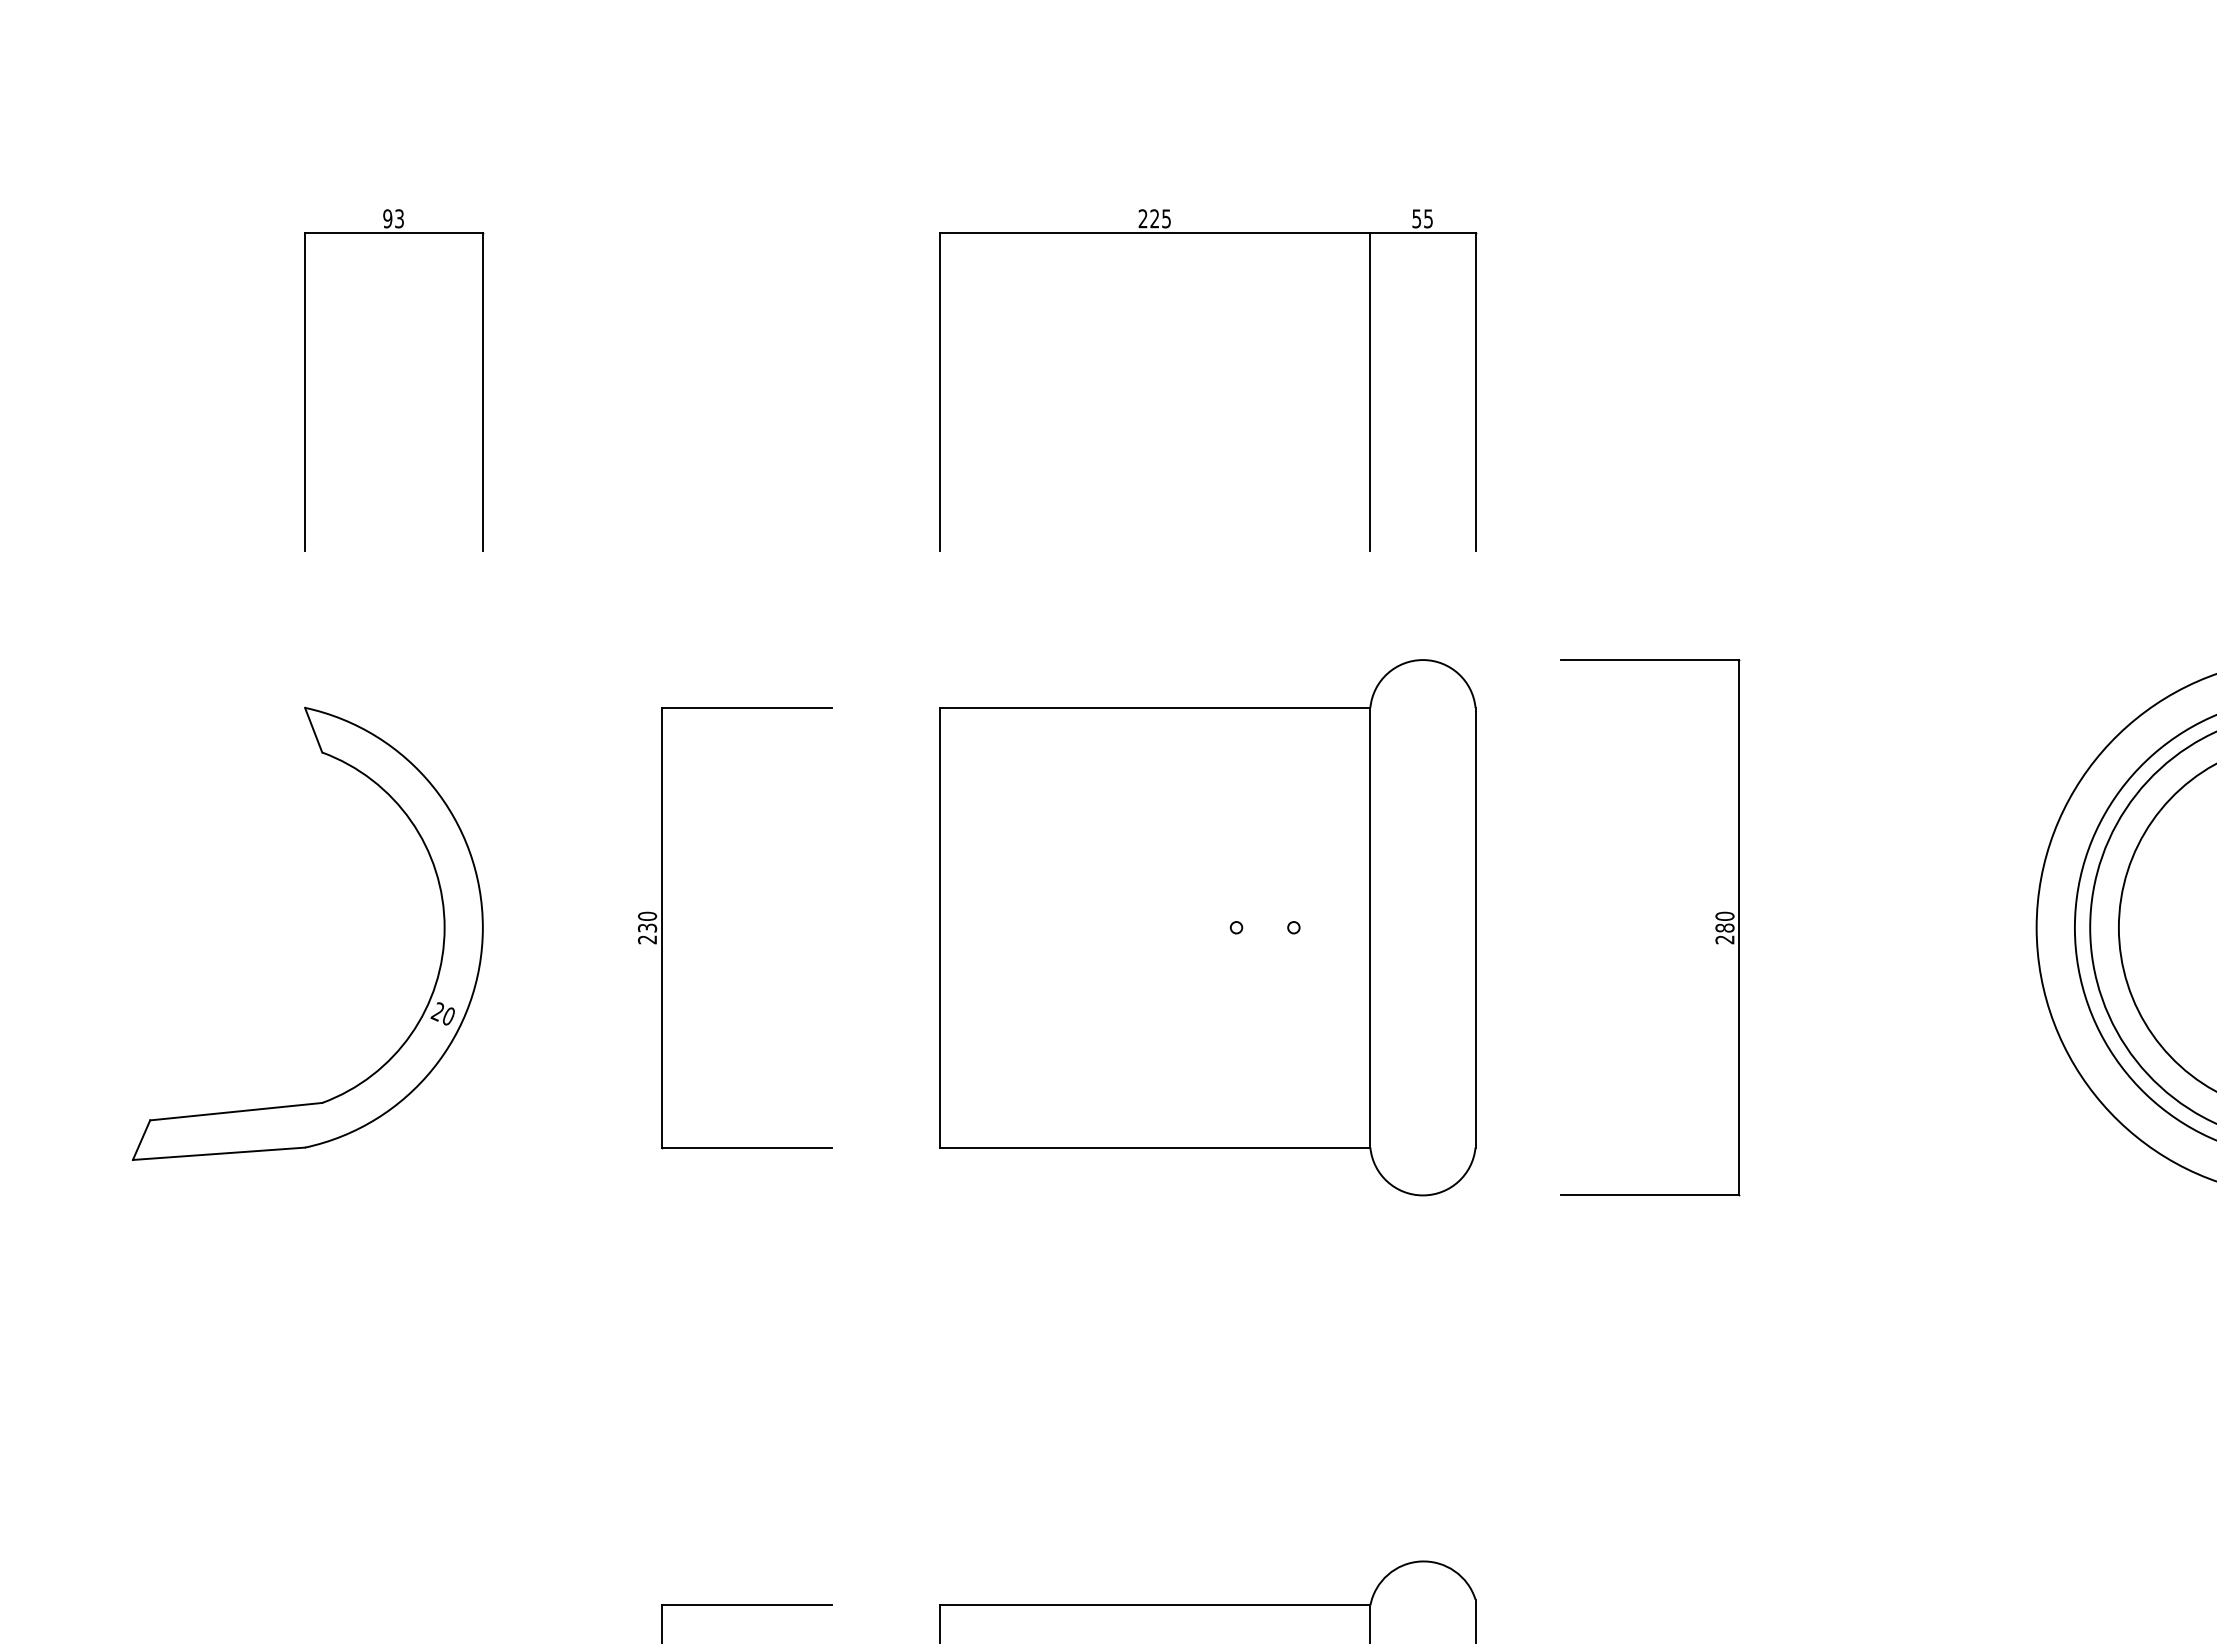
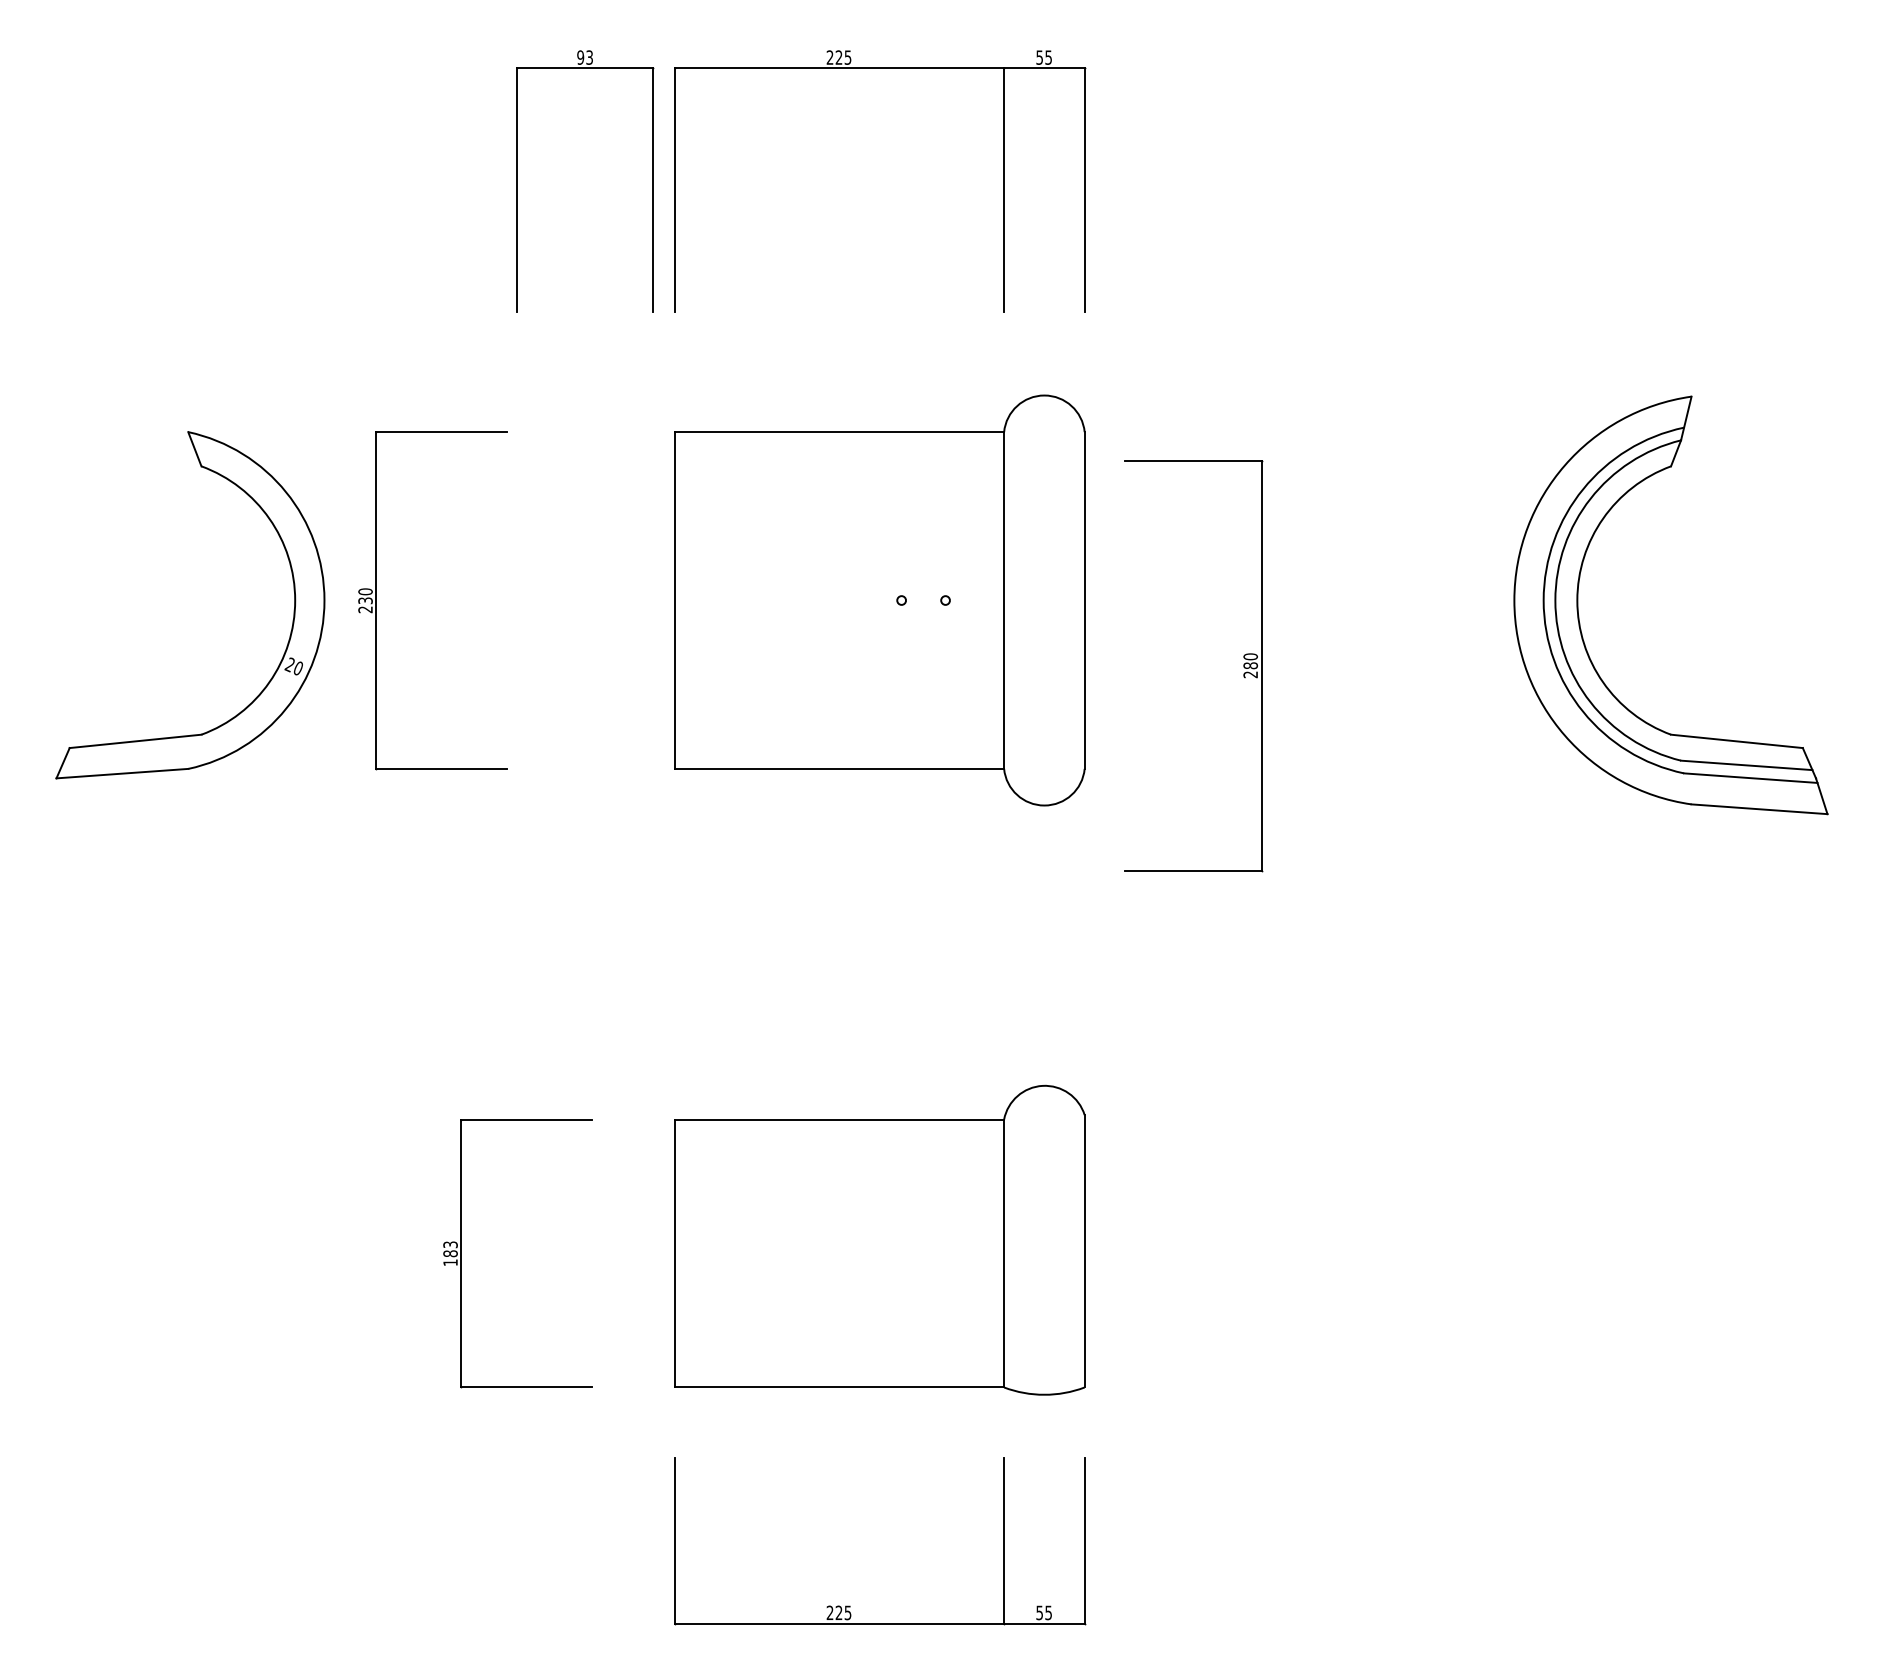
part: (481, 380) -> (652, 181), moved
part: (661, 927) -> (376, 600), moved
part: (1715, 929) -> (1243, 666), moved

